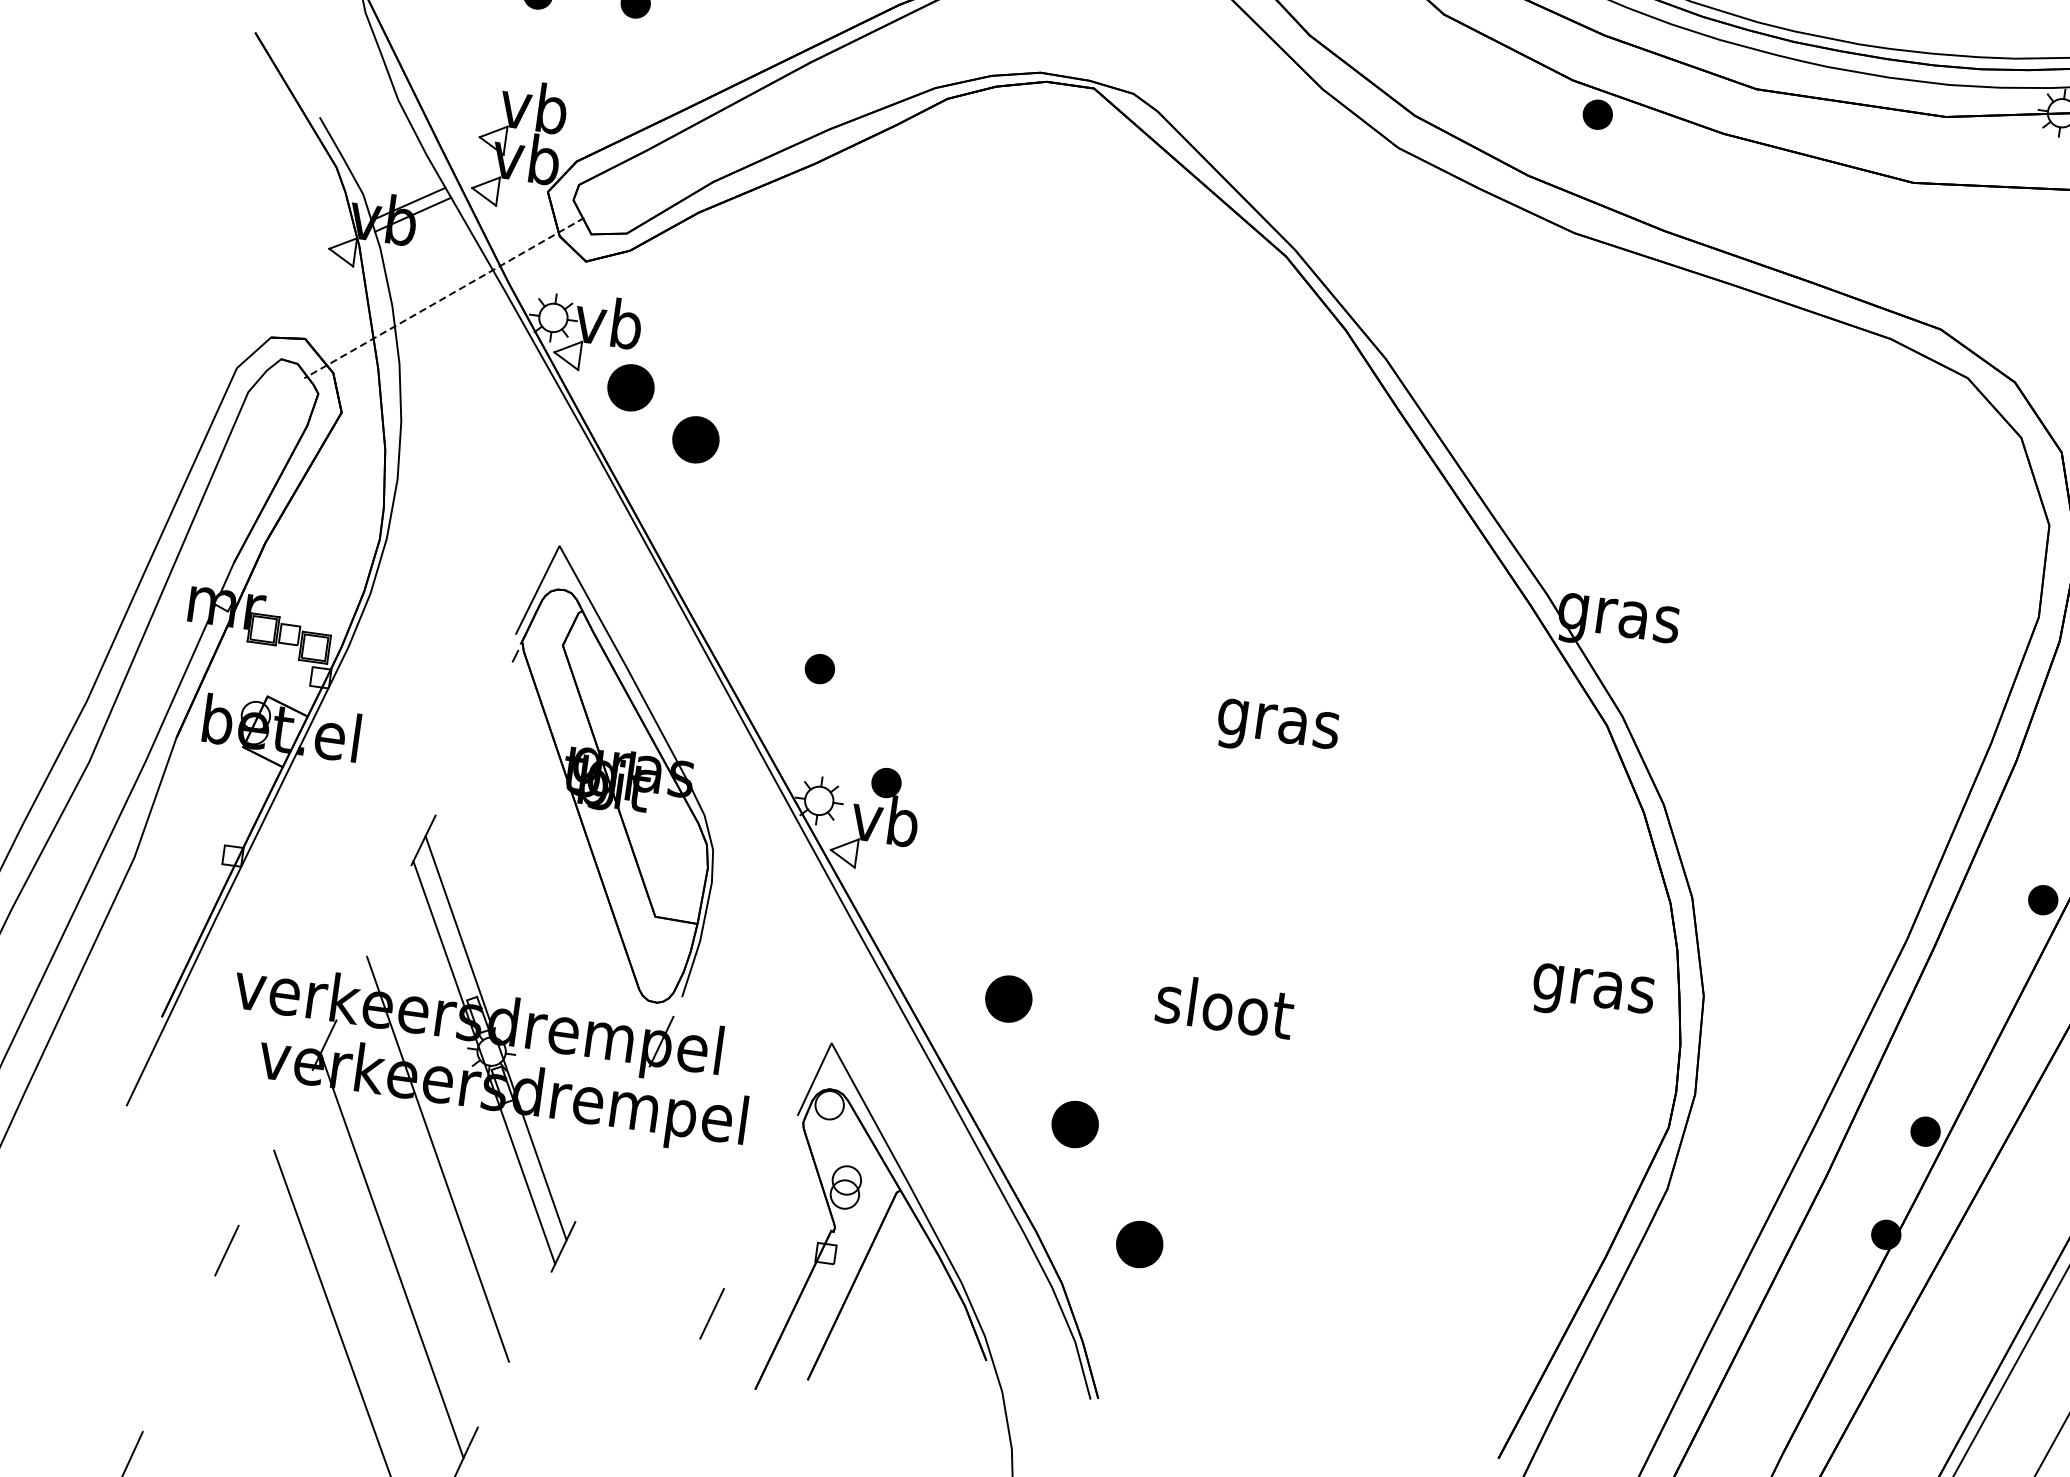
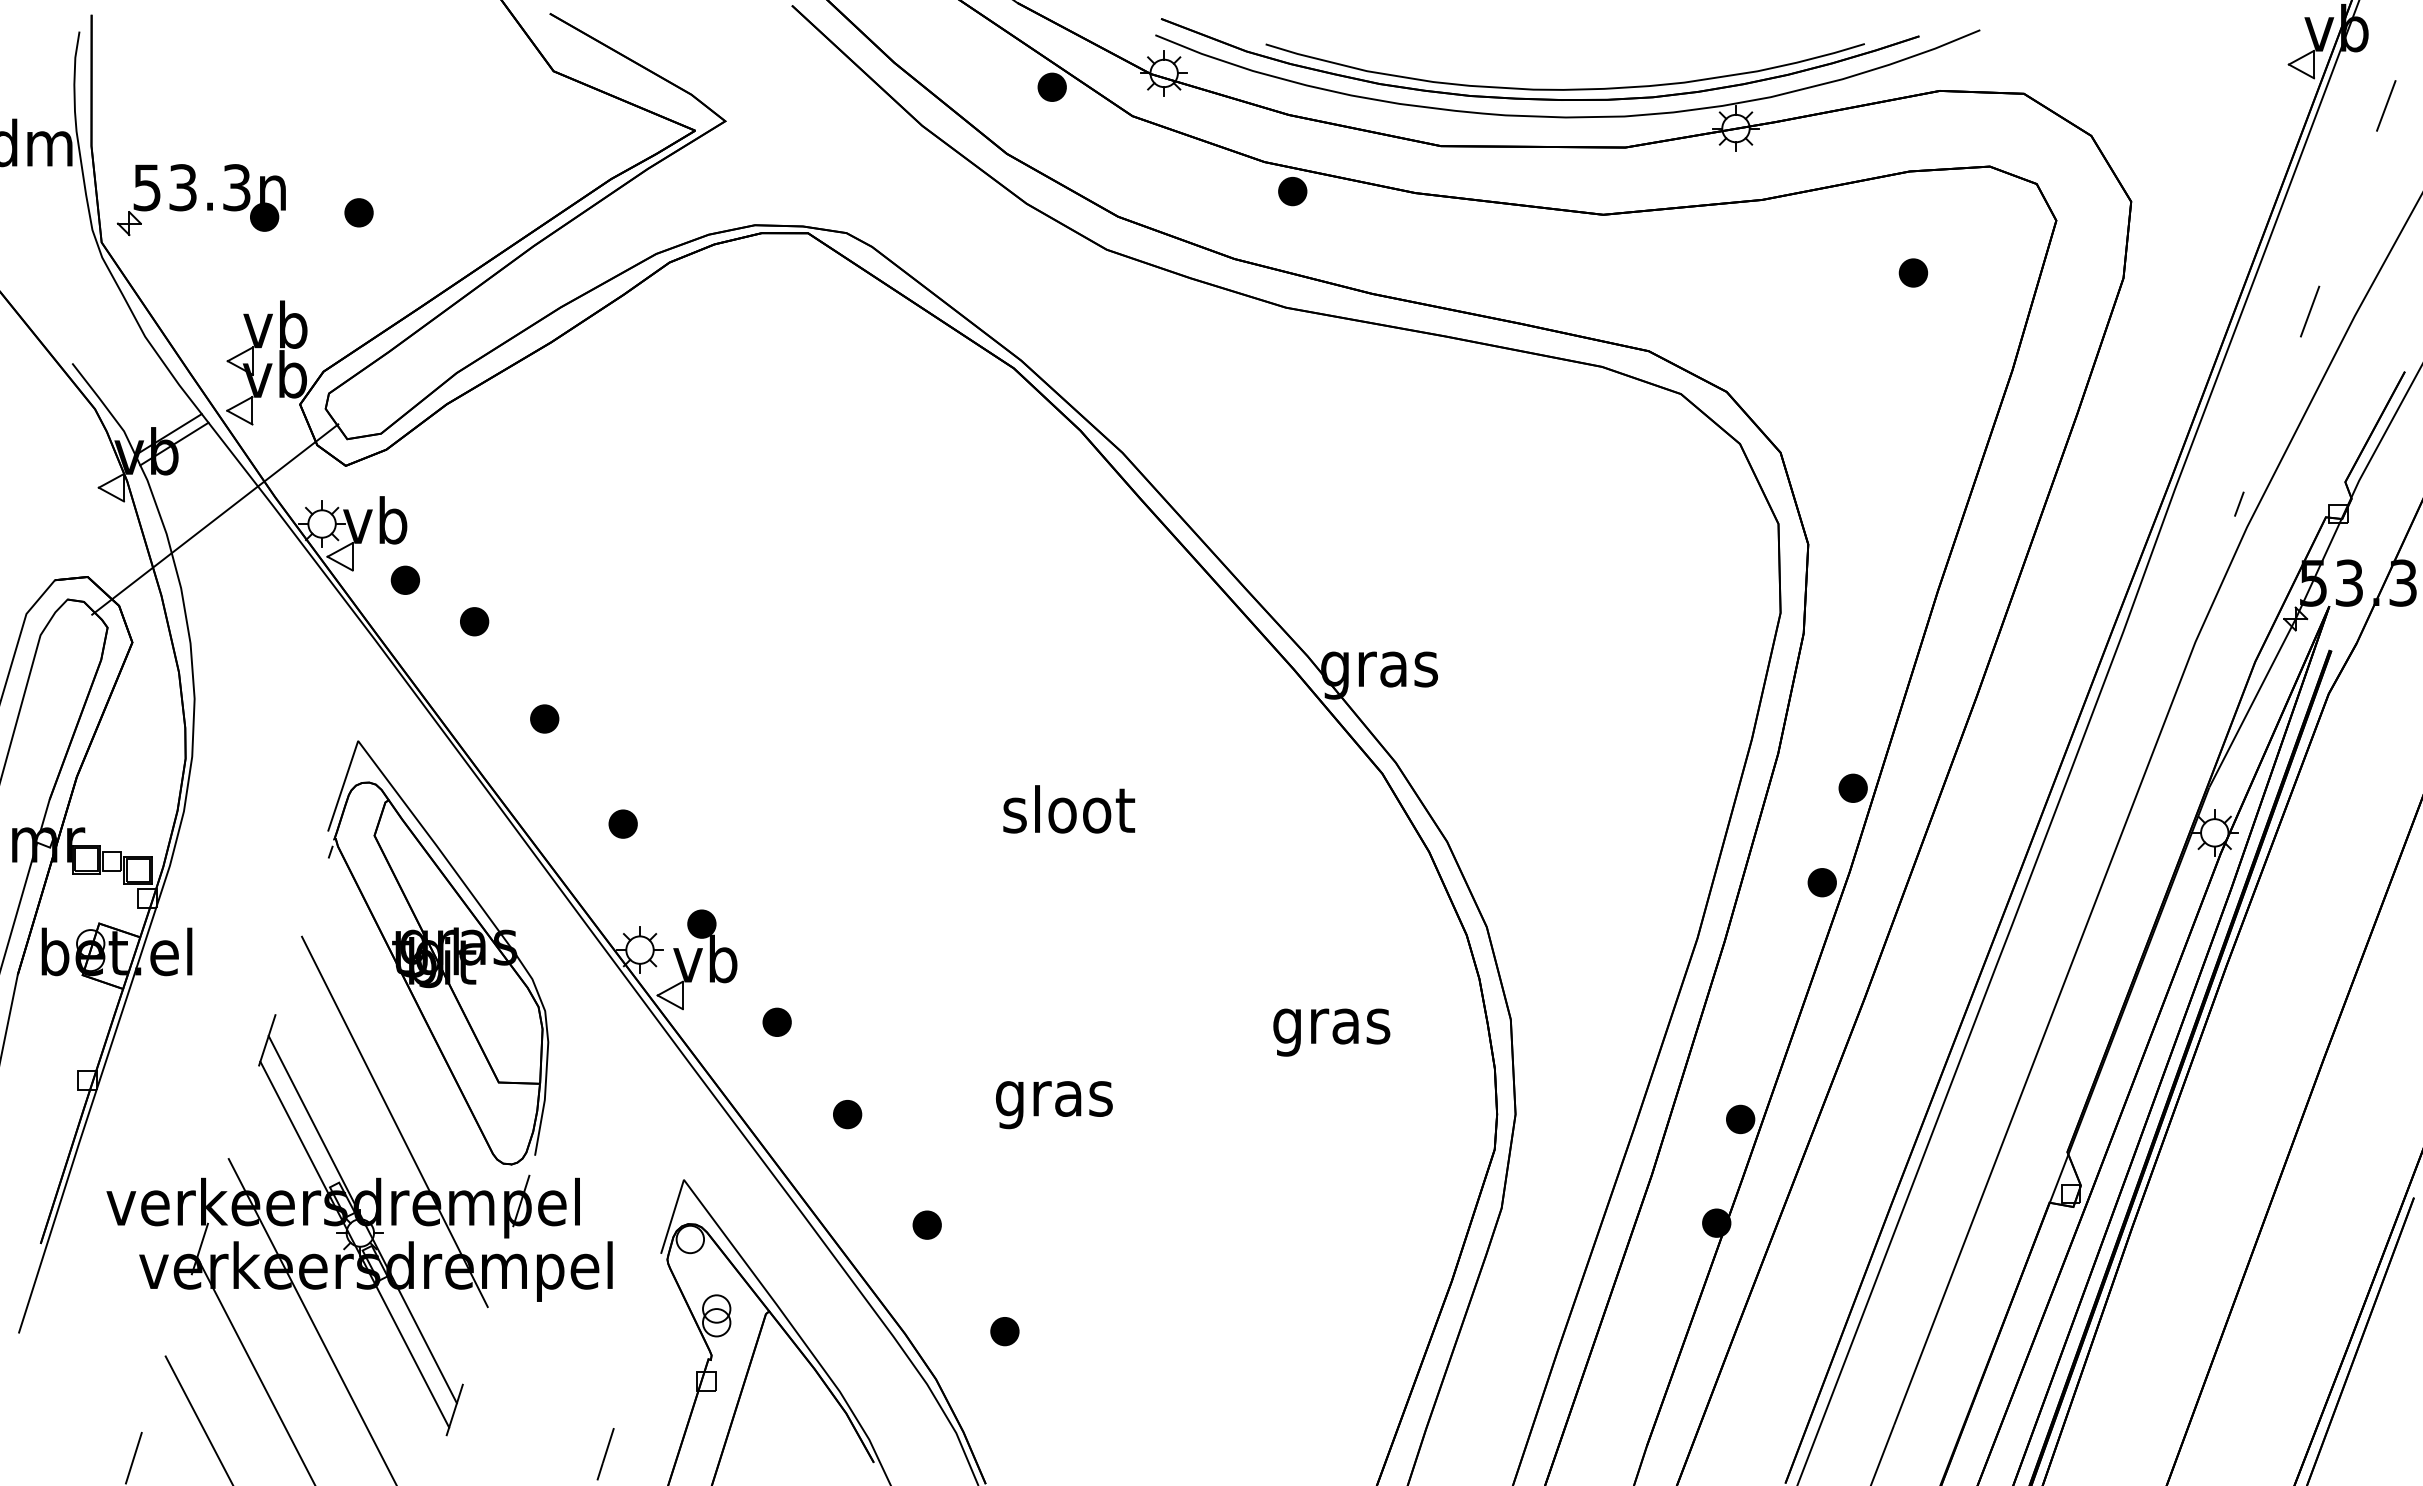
line: (444, 298) -> (215, 519), dashed -> solid
part: (631, 386) -> (405, 579), size x0.62
part: (696, 439) -> (474, 621), size x0.62
part: (754, 549) -> (544, 718), added
text: (1279, 723) -> (1069, 815), gras -> sloot
part: (949, 893) -> (776, 1021), added
line: (542, 941) -> (394, 1121), added
text: (1592, 994) -> (1331, 1032), moved
part: (1008, 999) -> (847, 1114), size x0.62
text: (1223, 1012) -> (1054, 1098), sloot -> gras
part: (1074, 1123) -> (926, 1224), size x0.62
part: (1139, 1244) -> (1004, 1331), size x0.62

